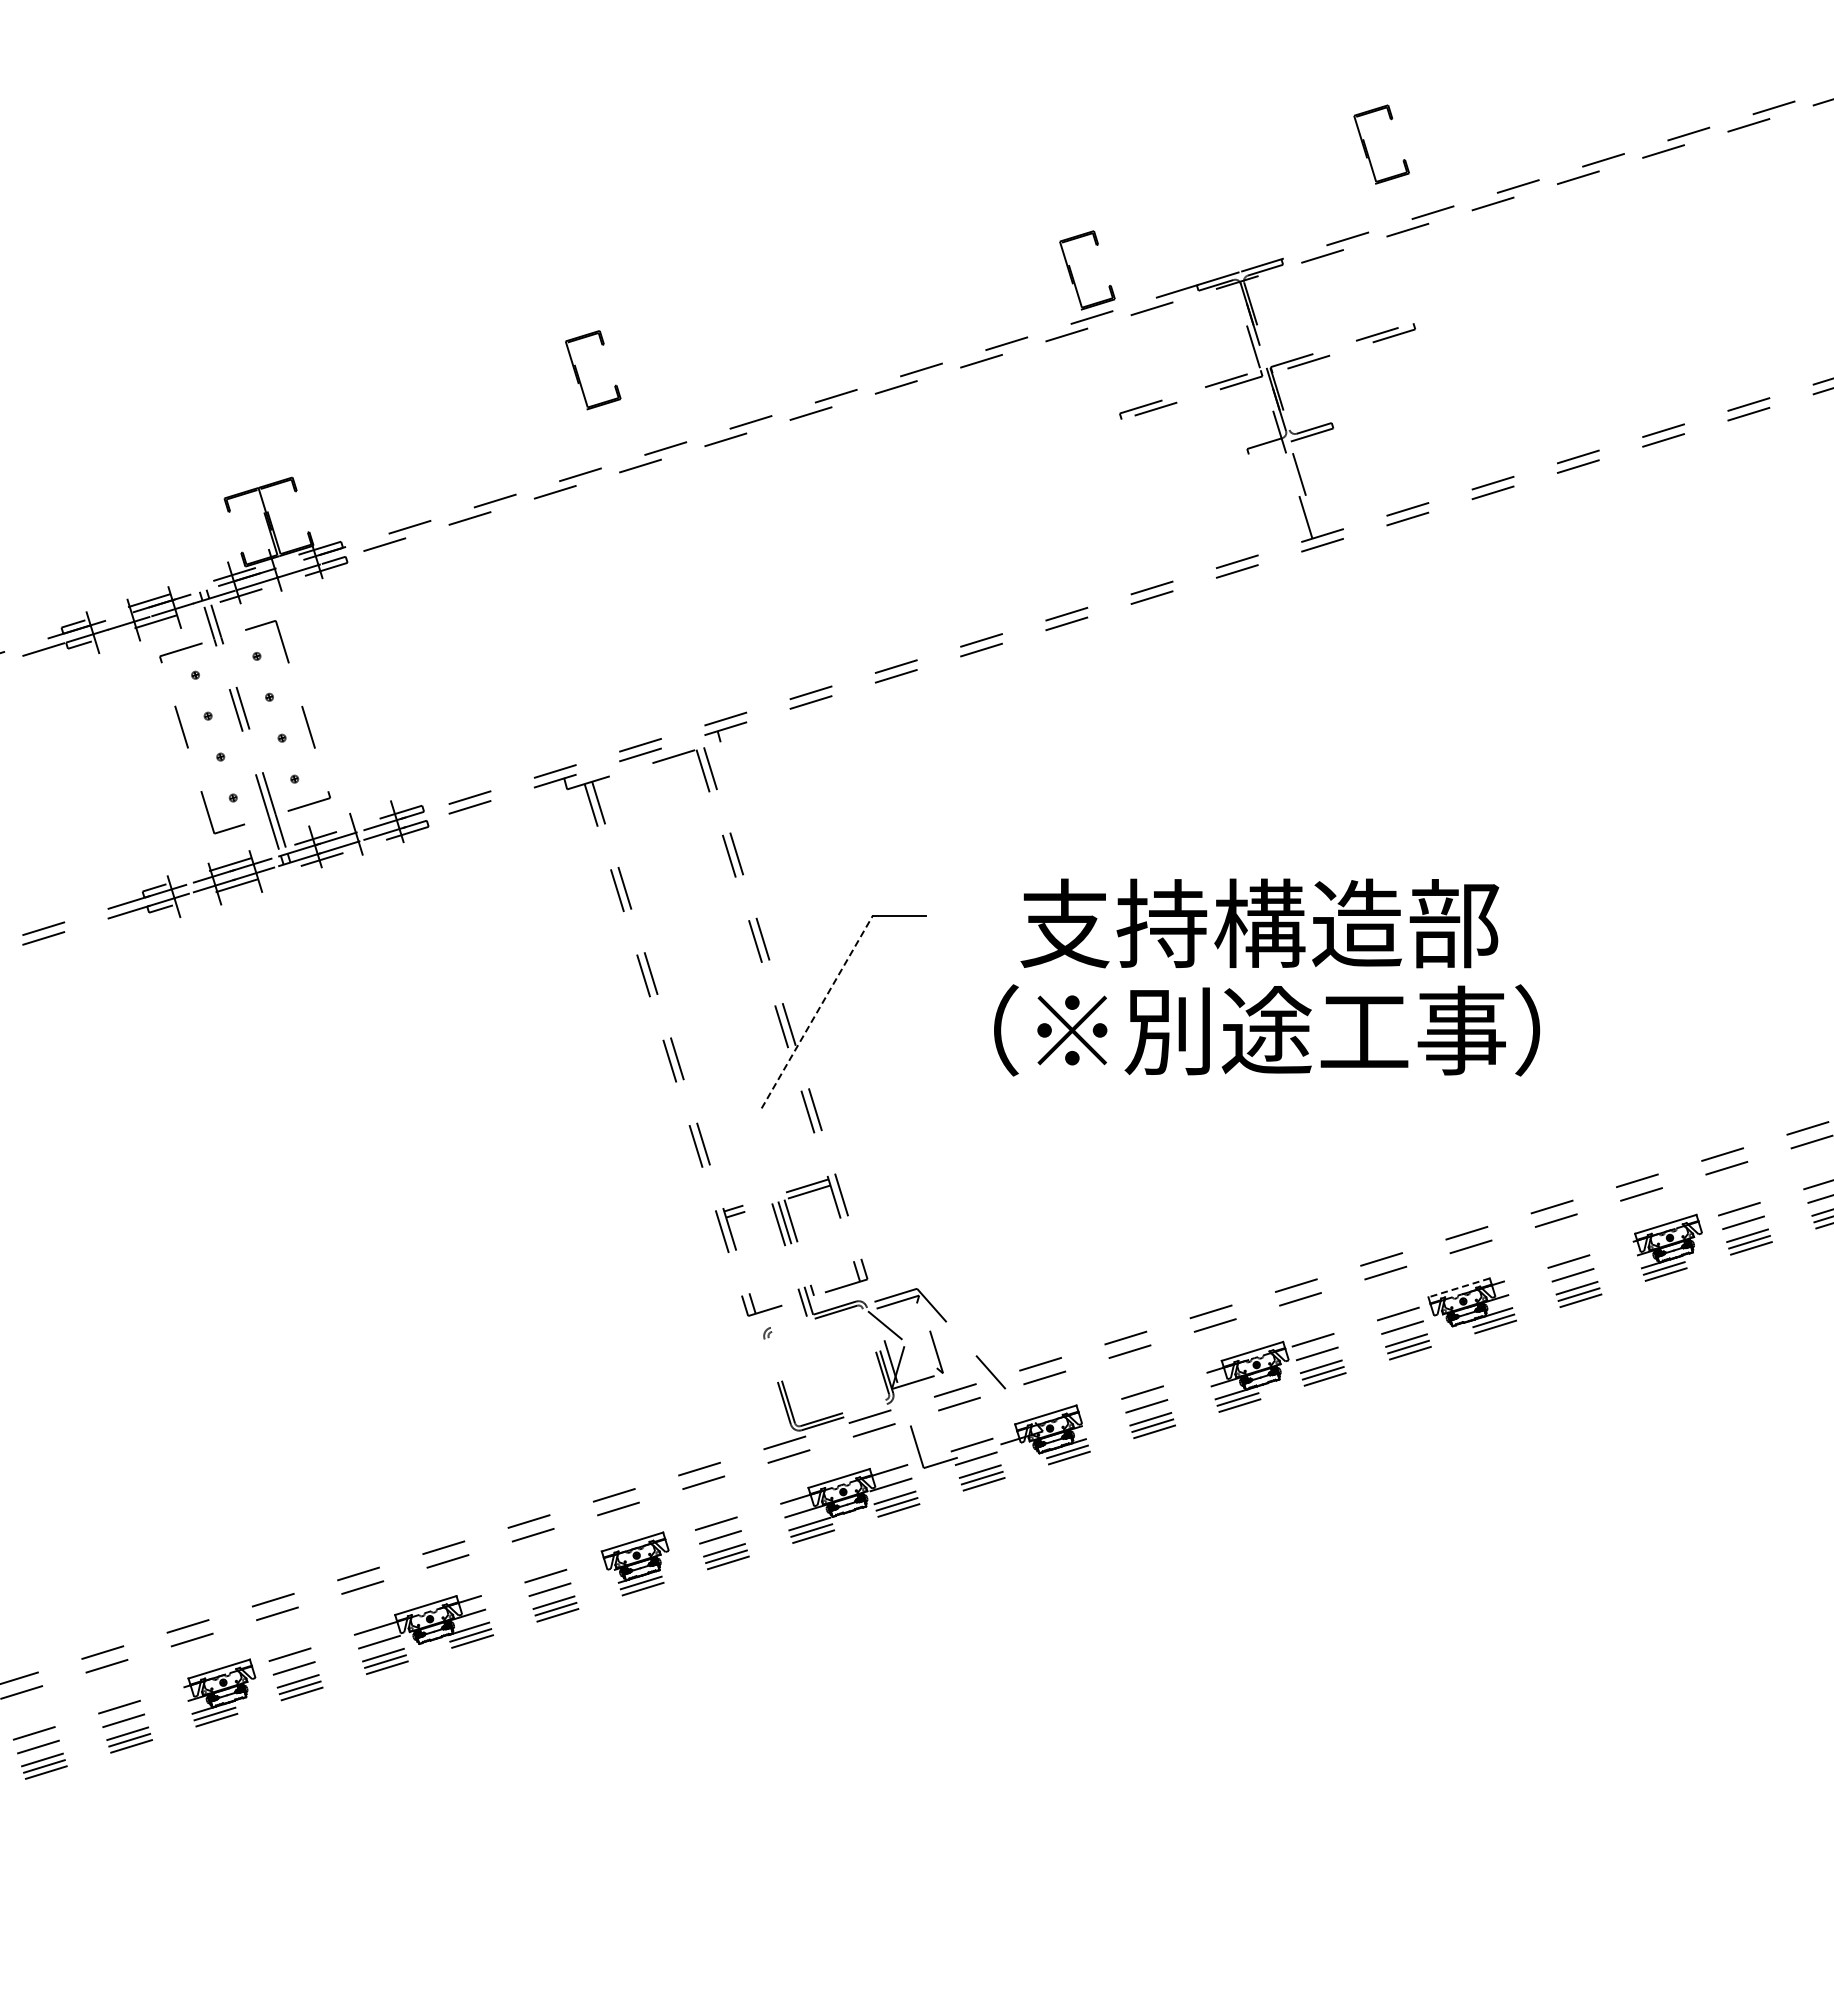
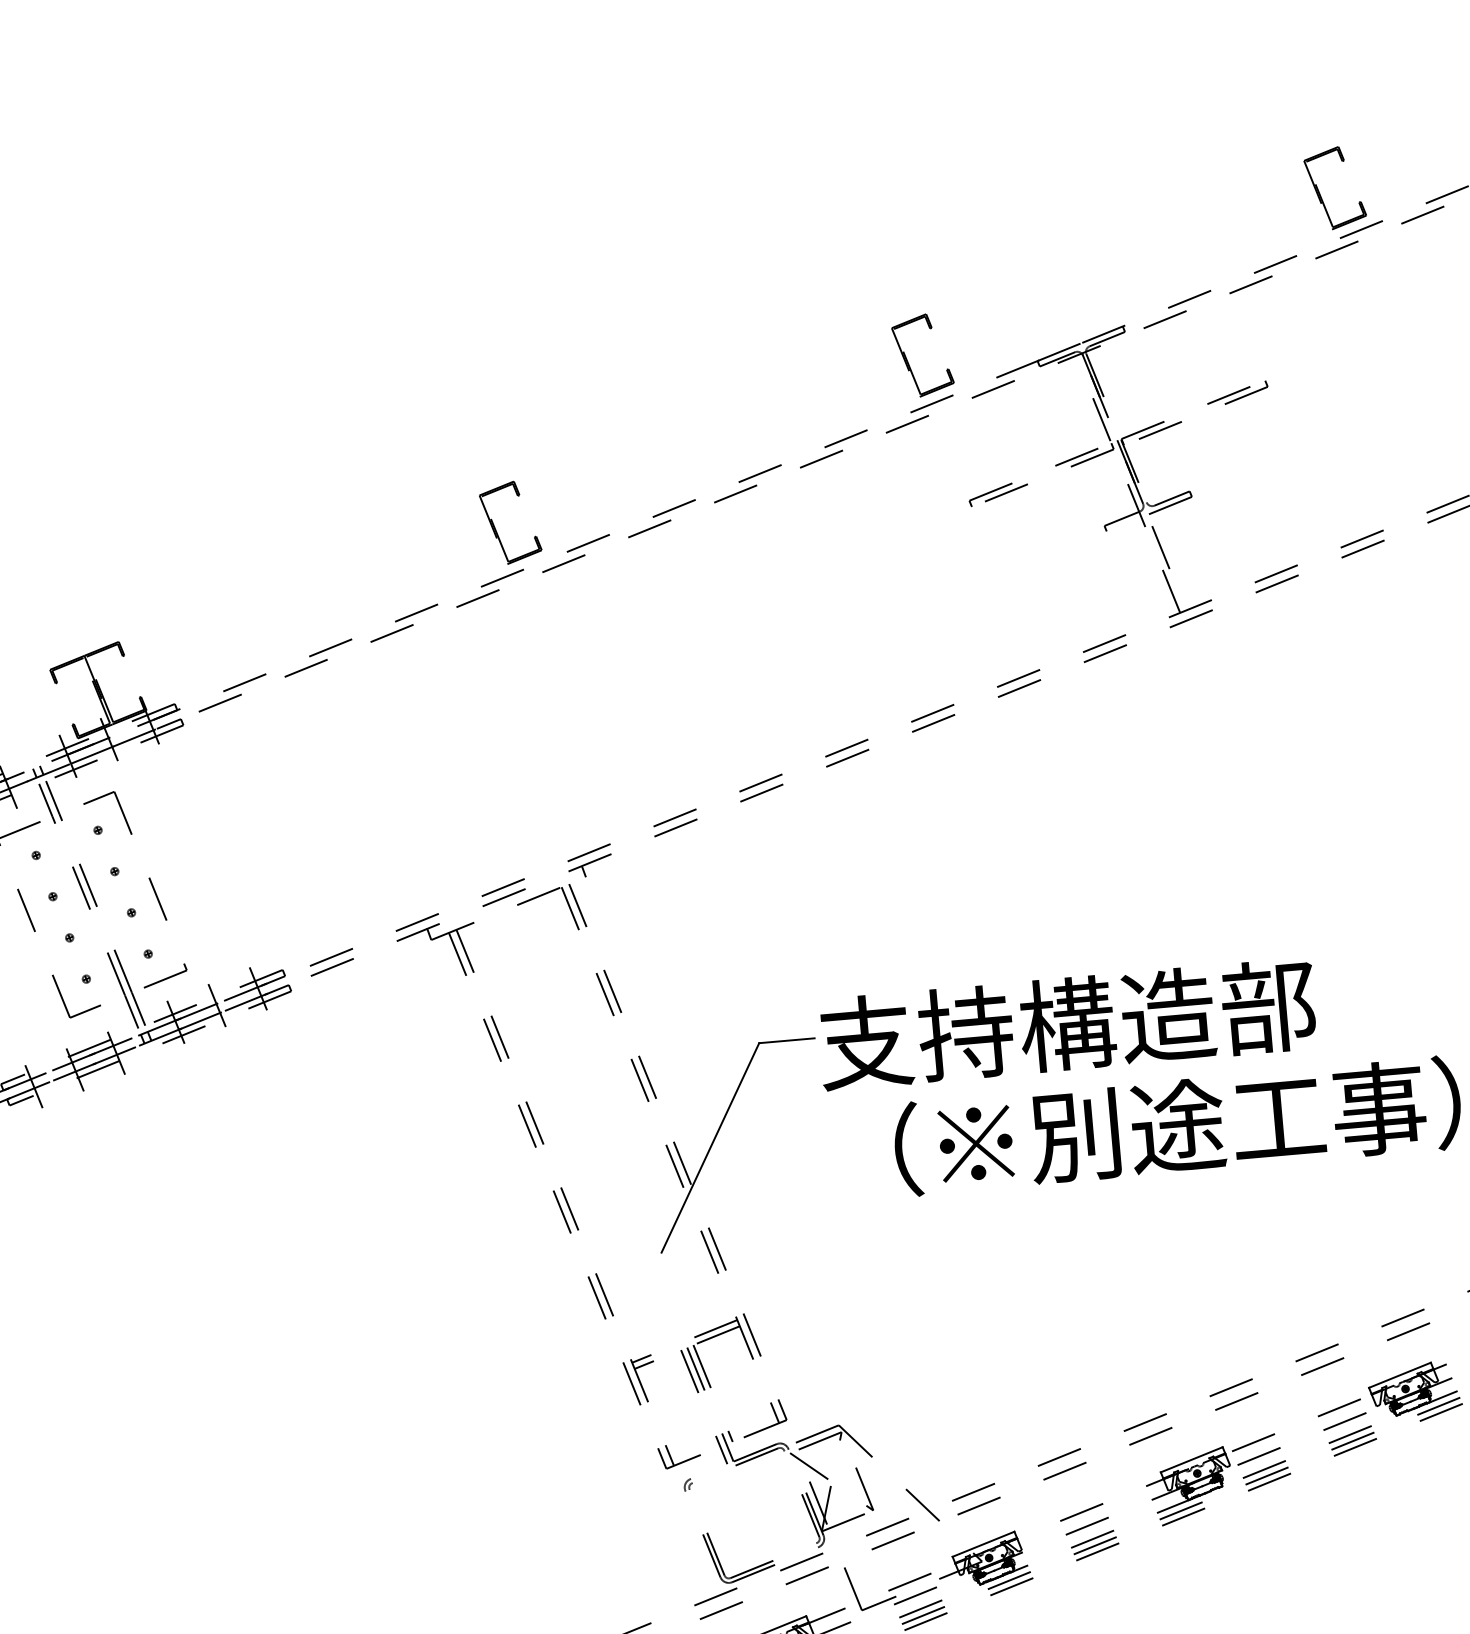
part: (1367, 149) -> (1321, 194), moved
part: (579, 376) -> (497, 530), moved
text: (1259, 923) -> (1067, 1024), moved
line: (817, 1011) -> (710, 1147), dashed -> solid
line: (1458, 1288) -> (1399, 1375), dashed -> solid

